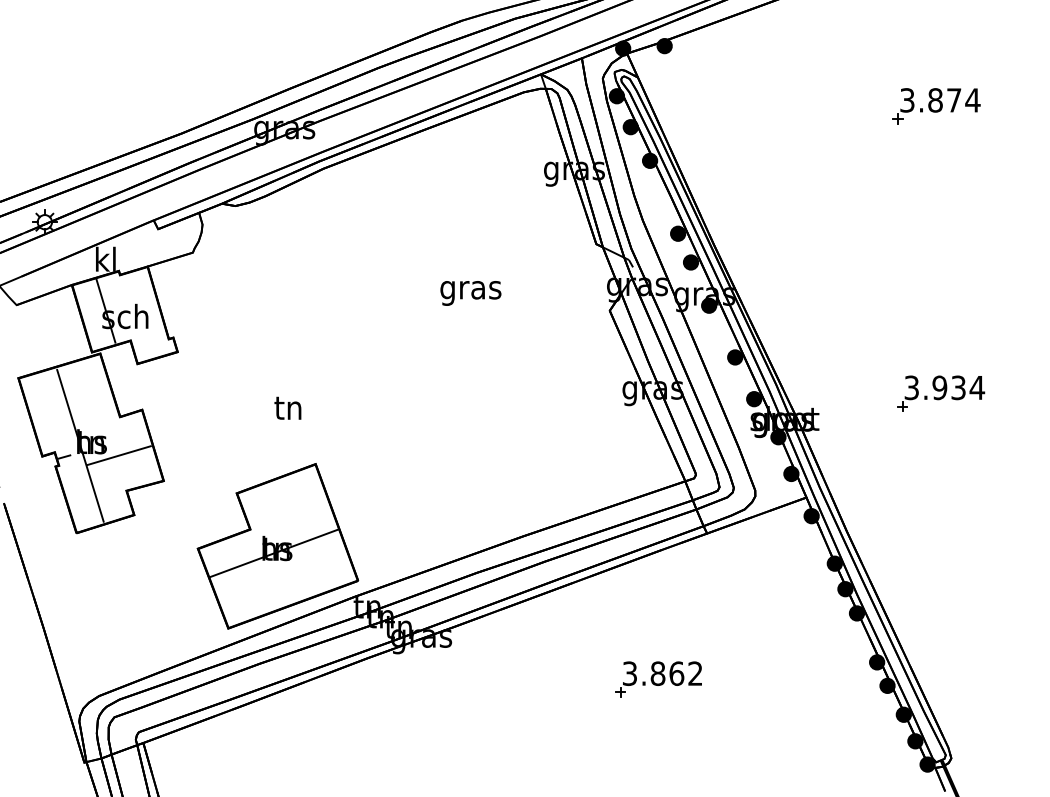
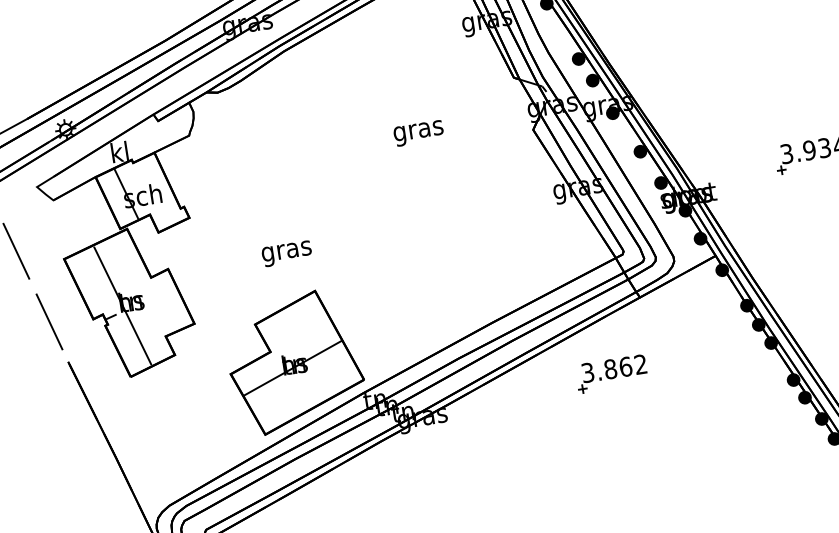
text: (288, 411) -> (286, 251), tn -> gras
line: (118, 455) -> (154, 308), removed
part: (658, 679) -> (611, 373), moved

